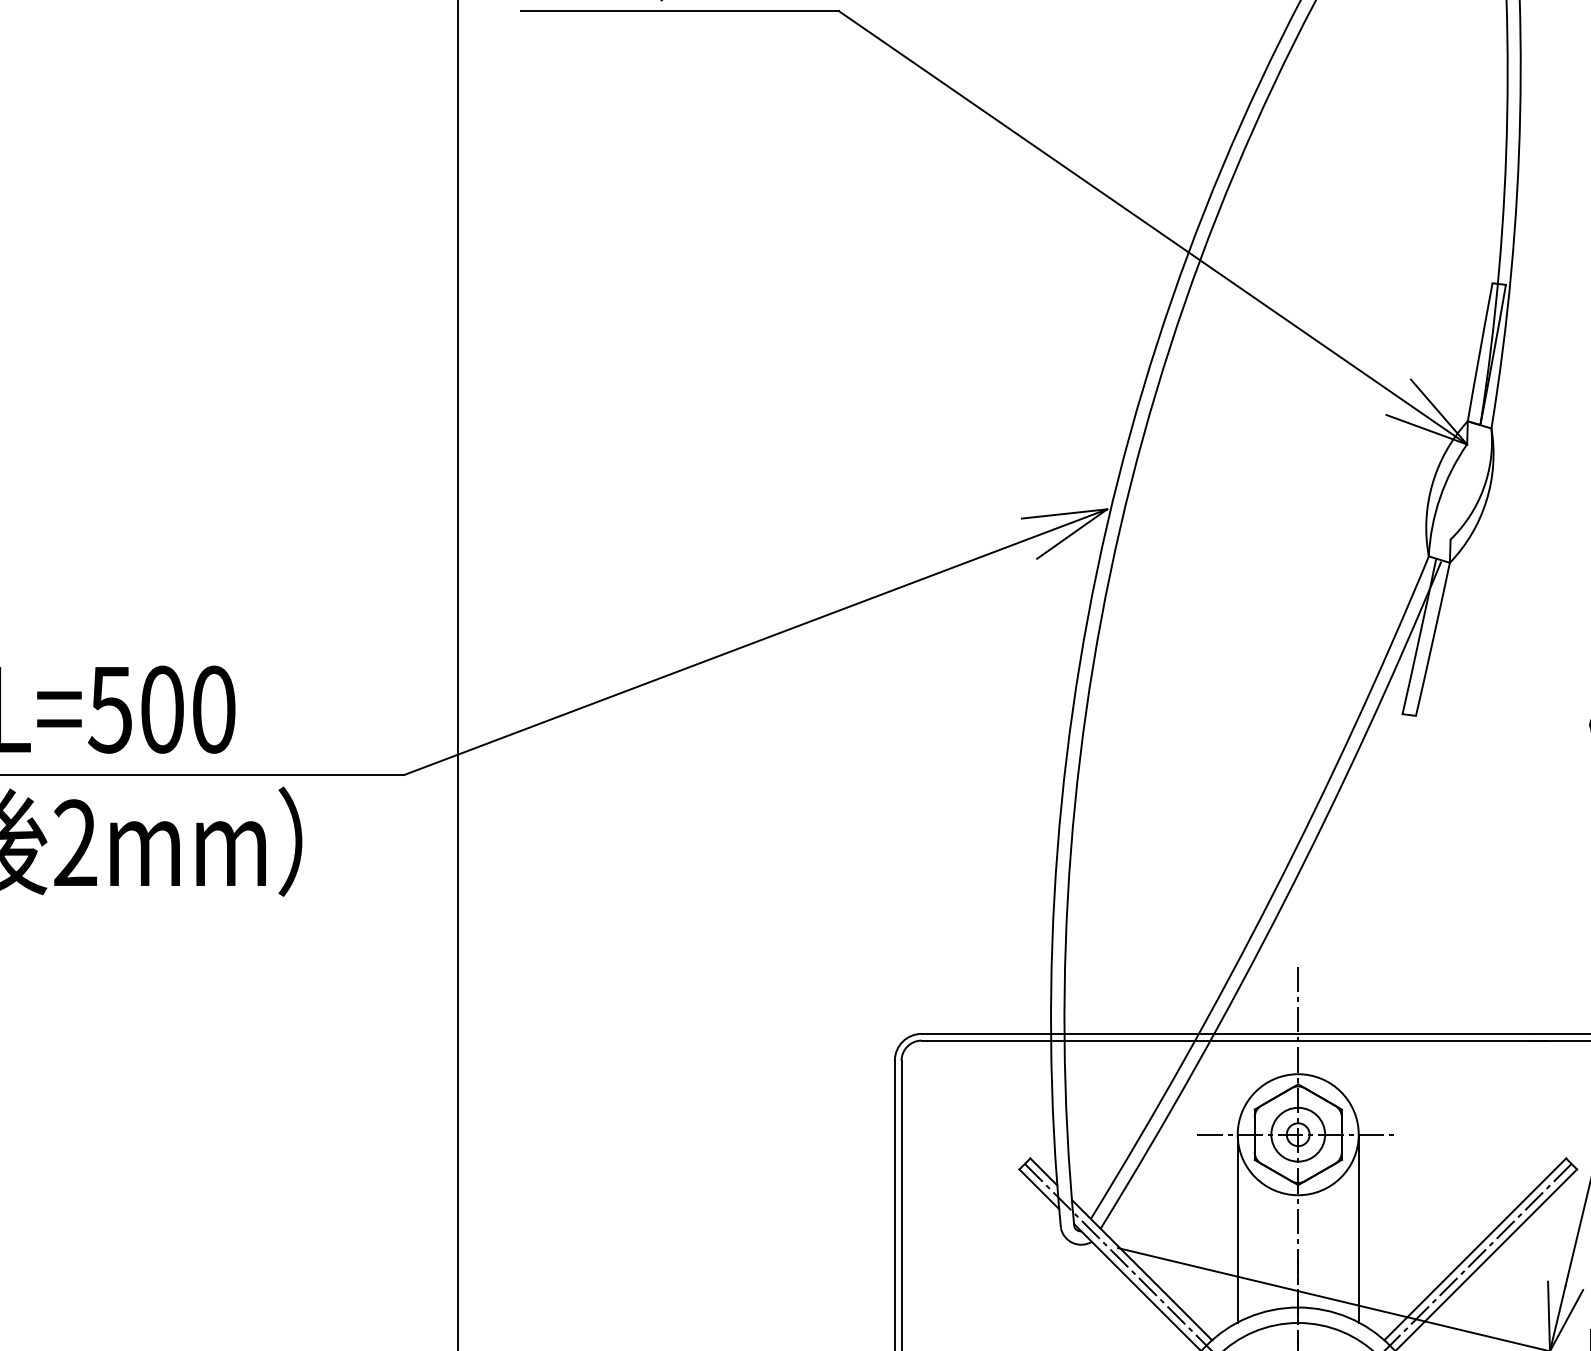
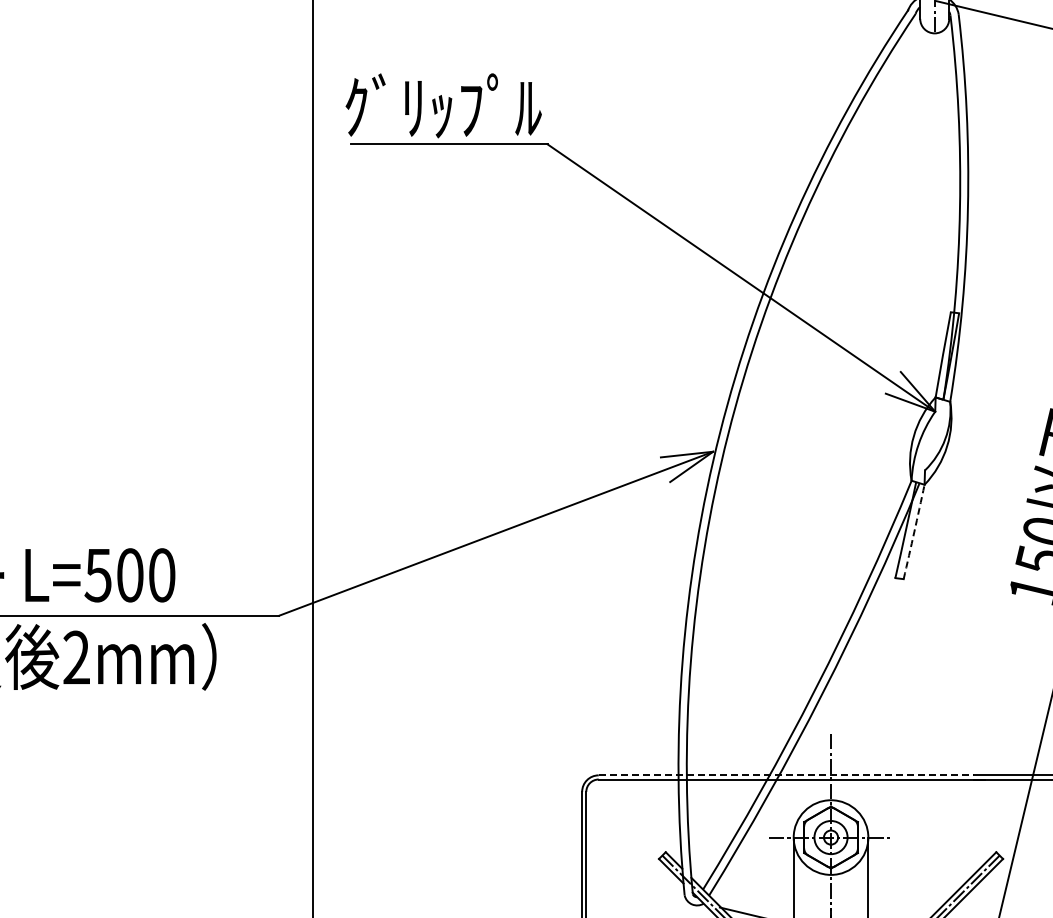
arc: (1433, 638) -> (914, 531), solid -> dashed
line: (1226, 1034) -> (786, 775), solid -> dashed

